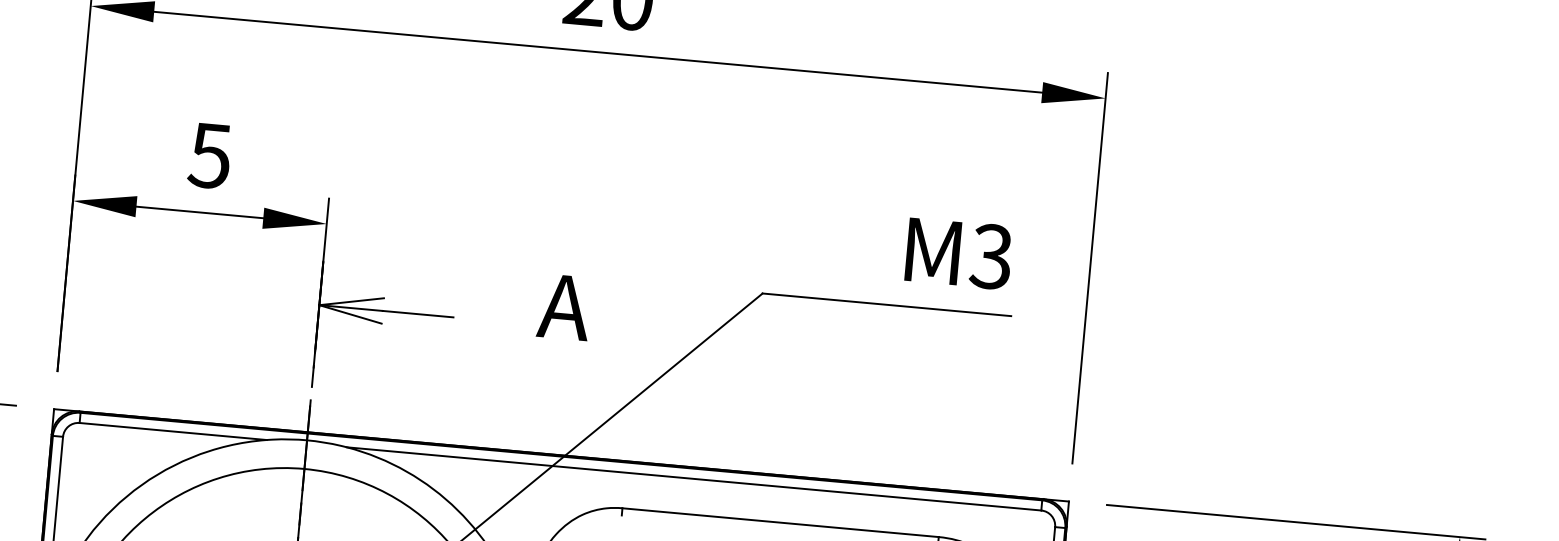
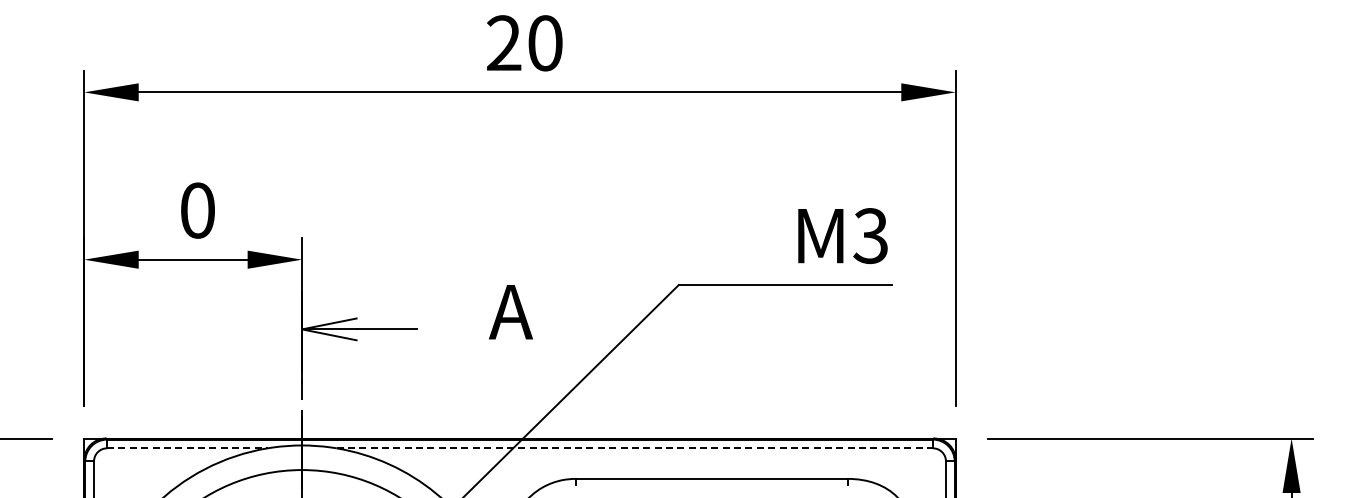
text: (208, 155) -> (196, 210), 5 -> 0
line: (173, 431) -> (187, 448), solid -> dashed
line: (694, 479) -> (635, 448), solid -> dashed

